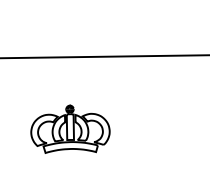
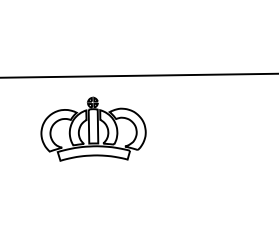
part: (70, 128) -> (93, 128), moved

